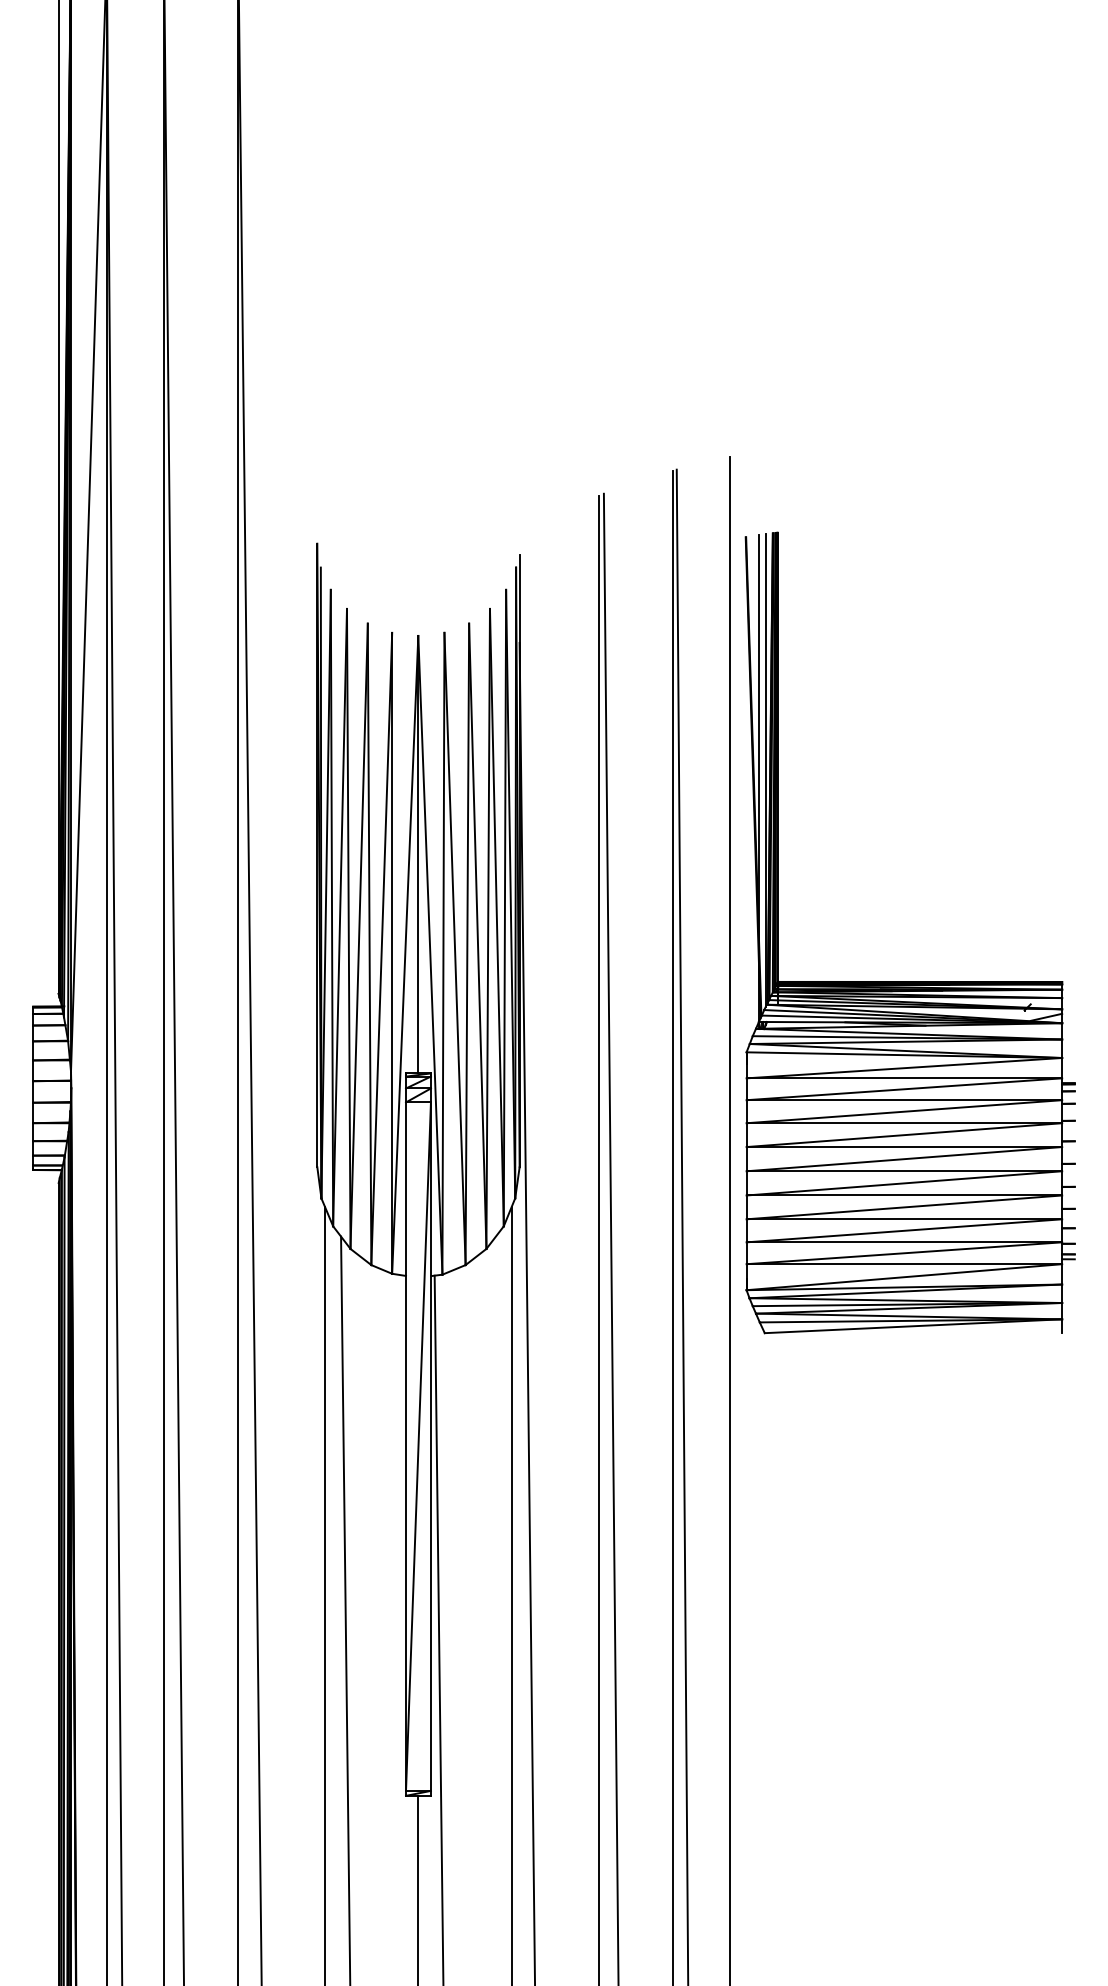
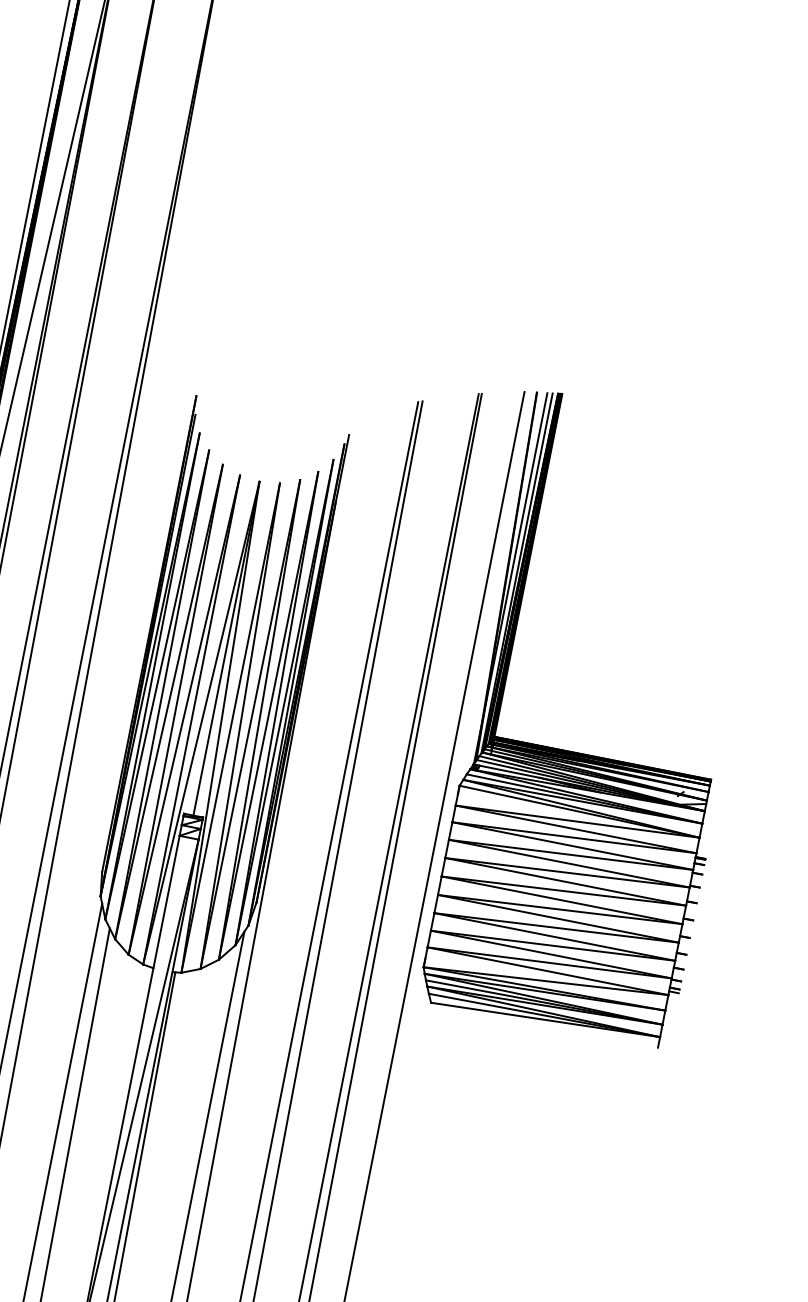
part: (909, 981) -> (594, 756), moved

